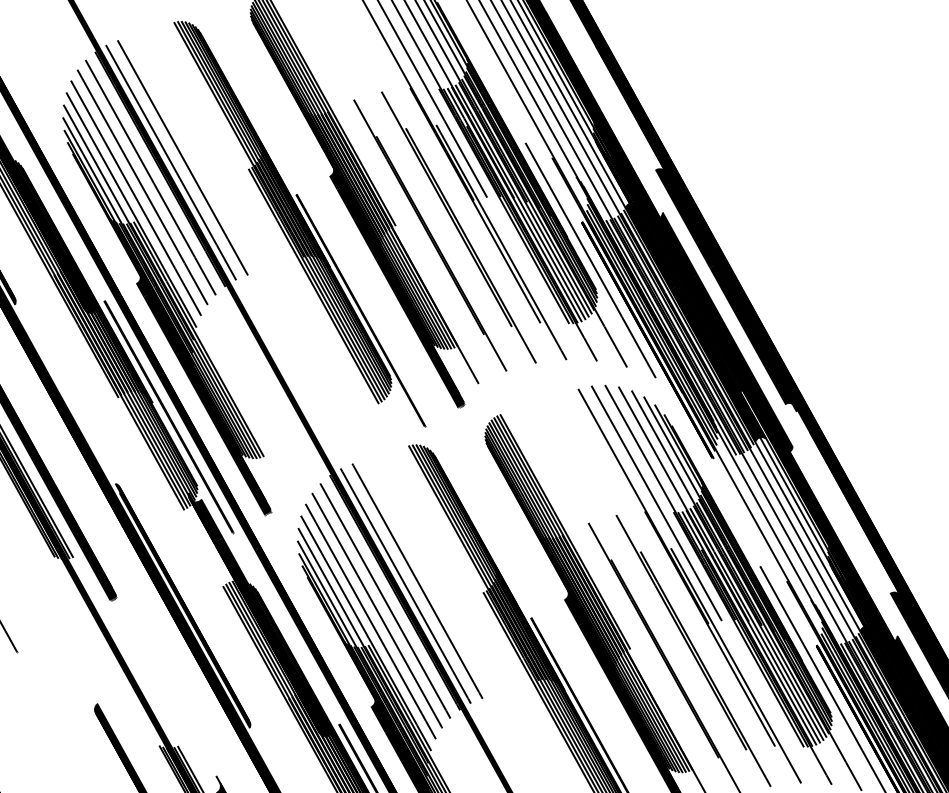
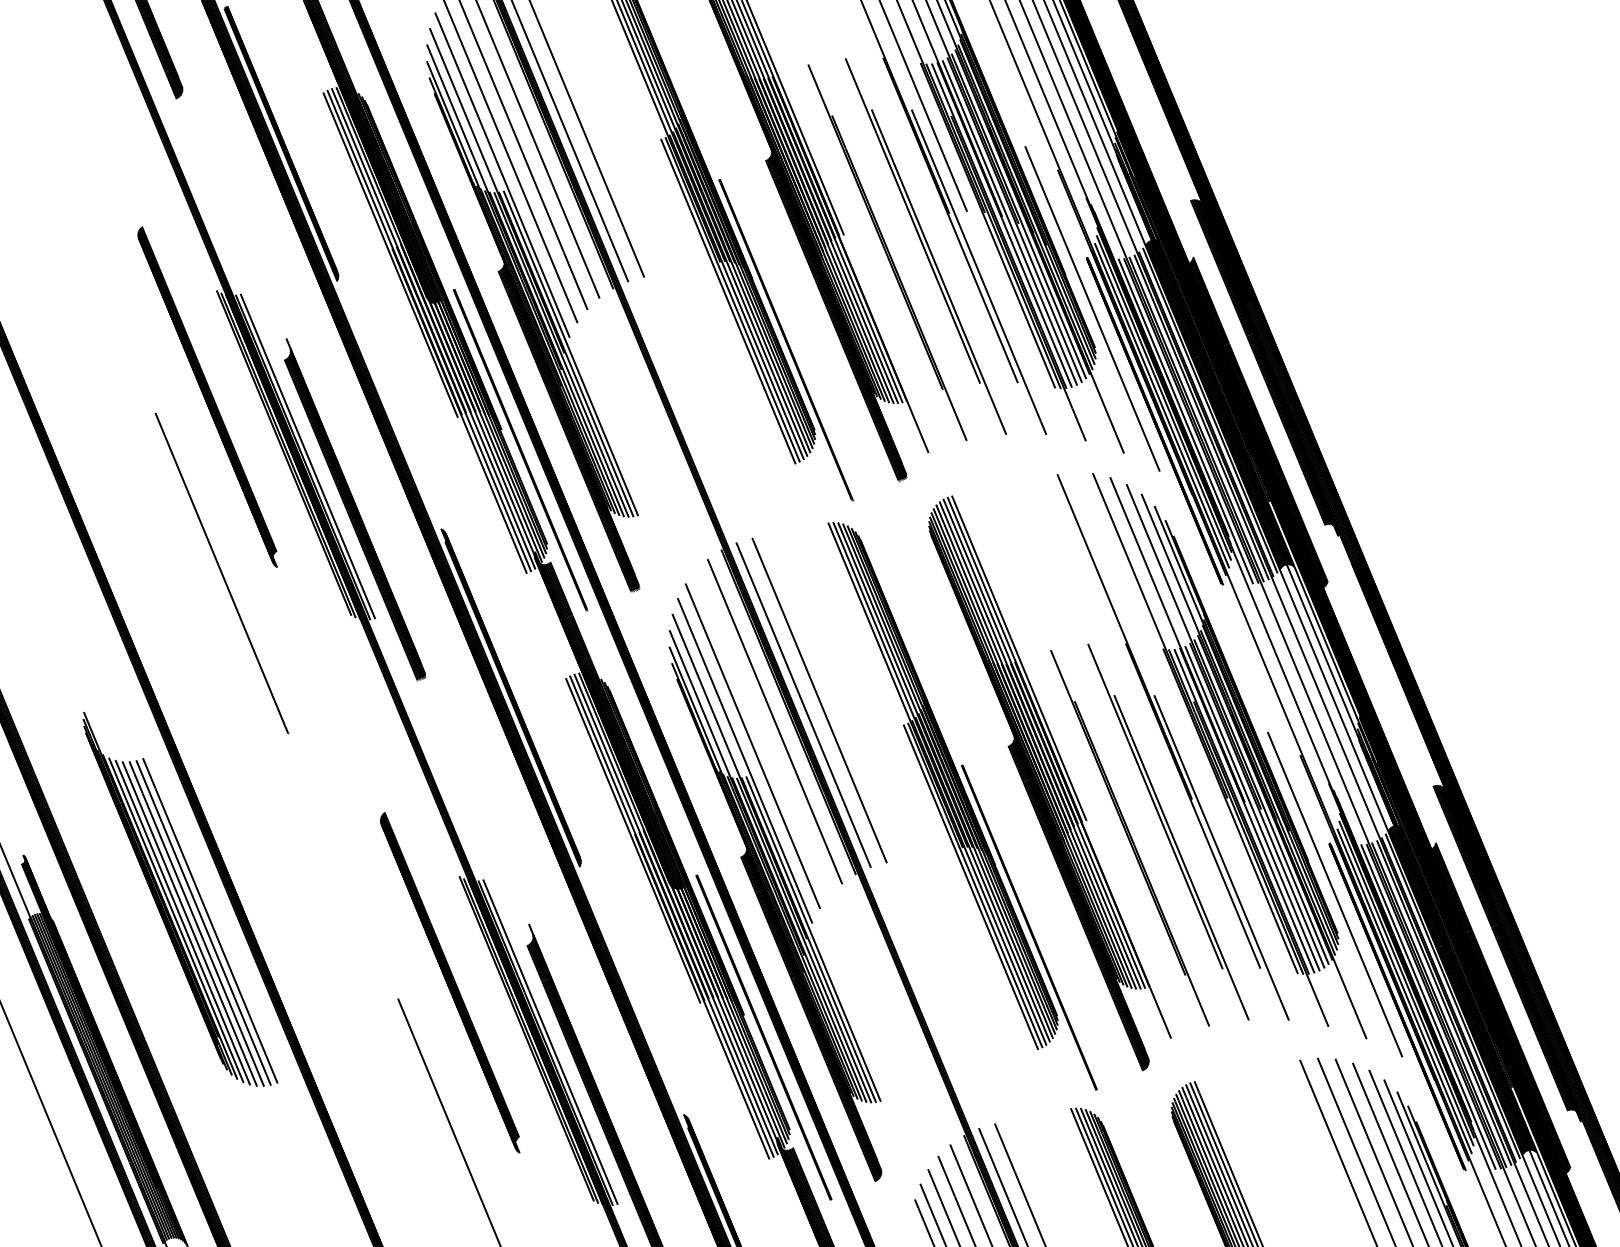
line: (656, 503) -> (1142, 634), removed
line: (376, 610) -> (762, 732), removed

